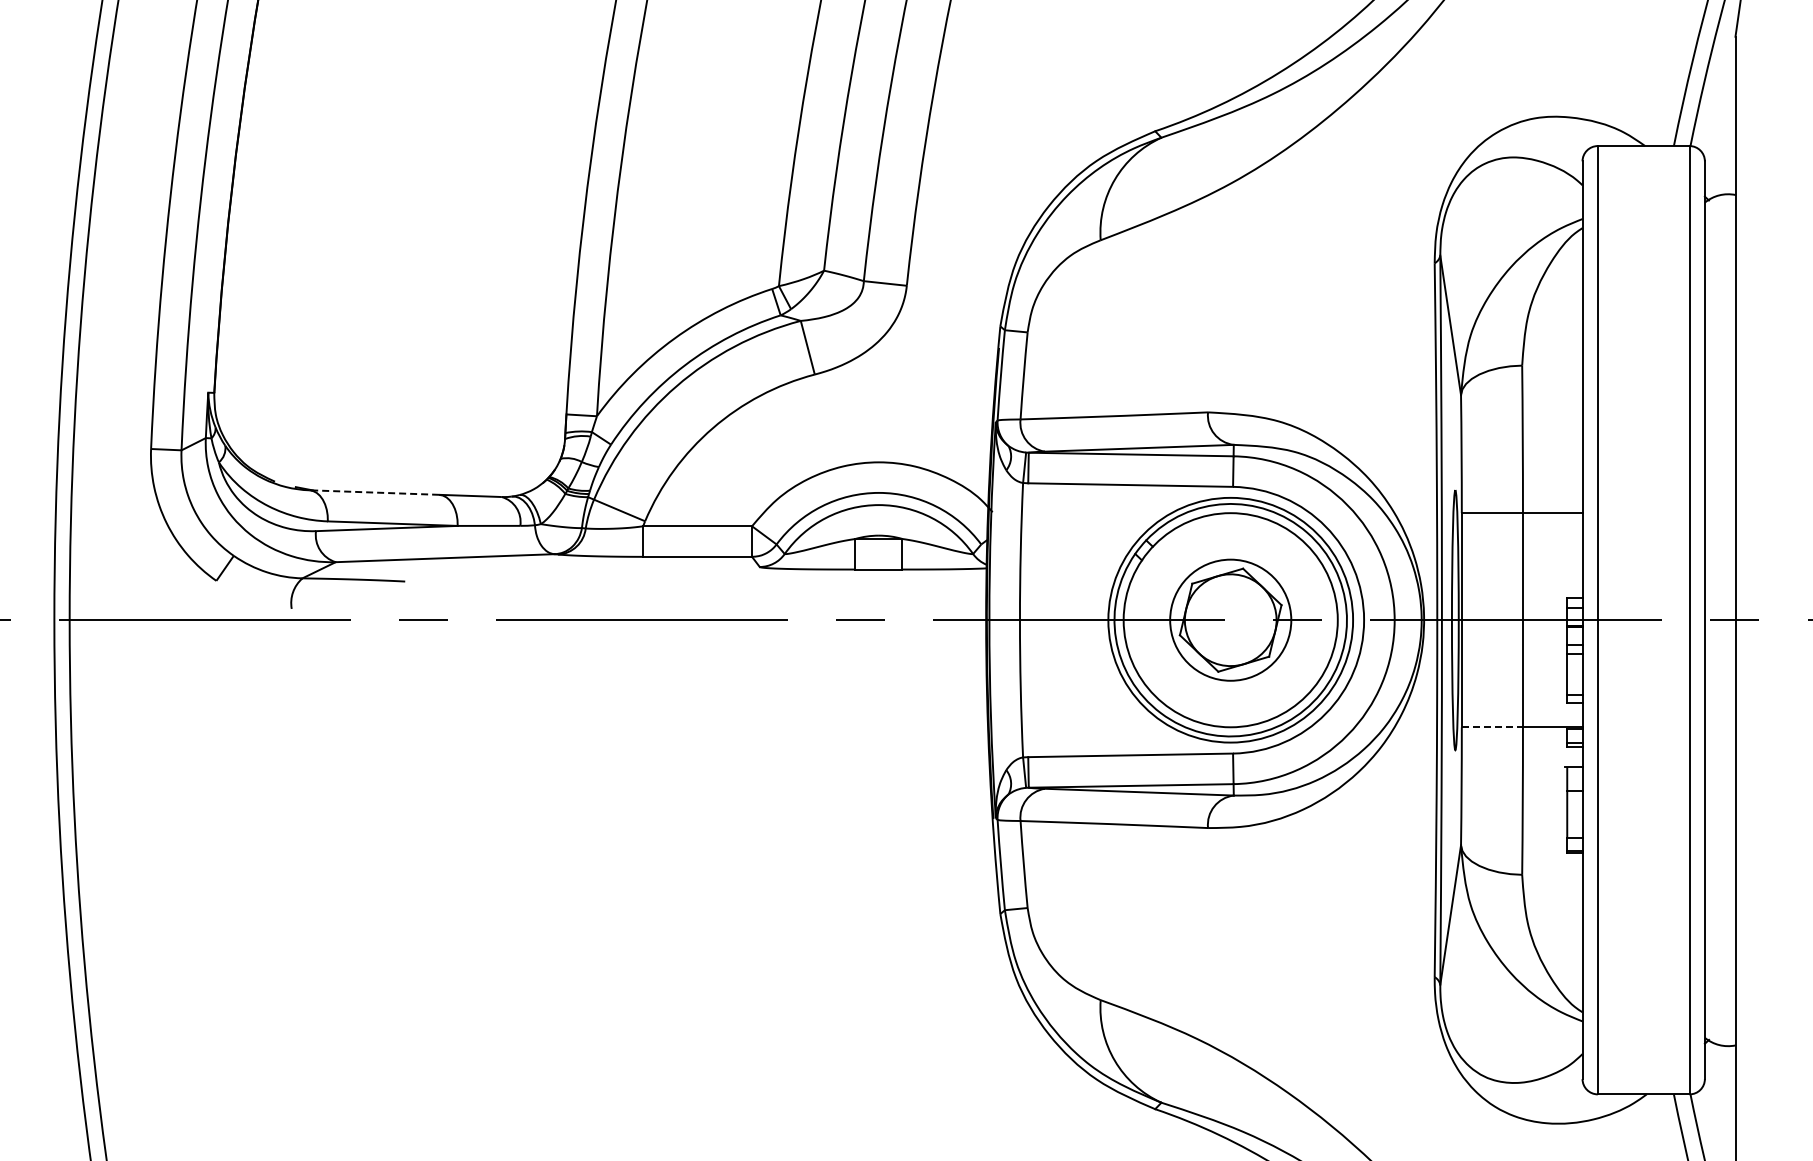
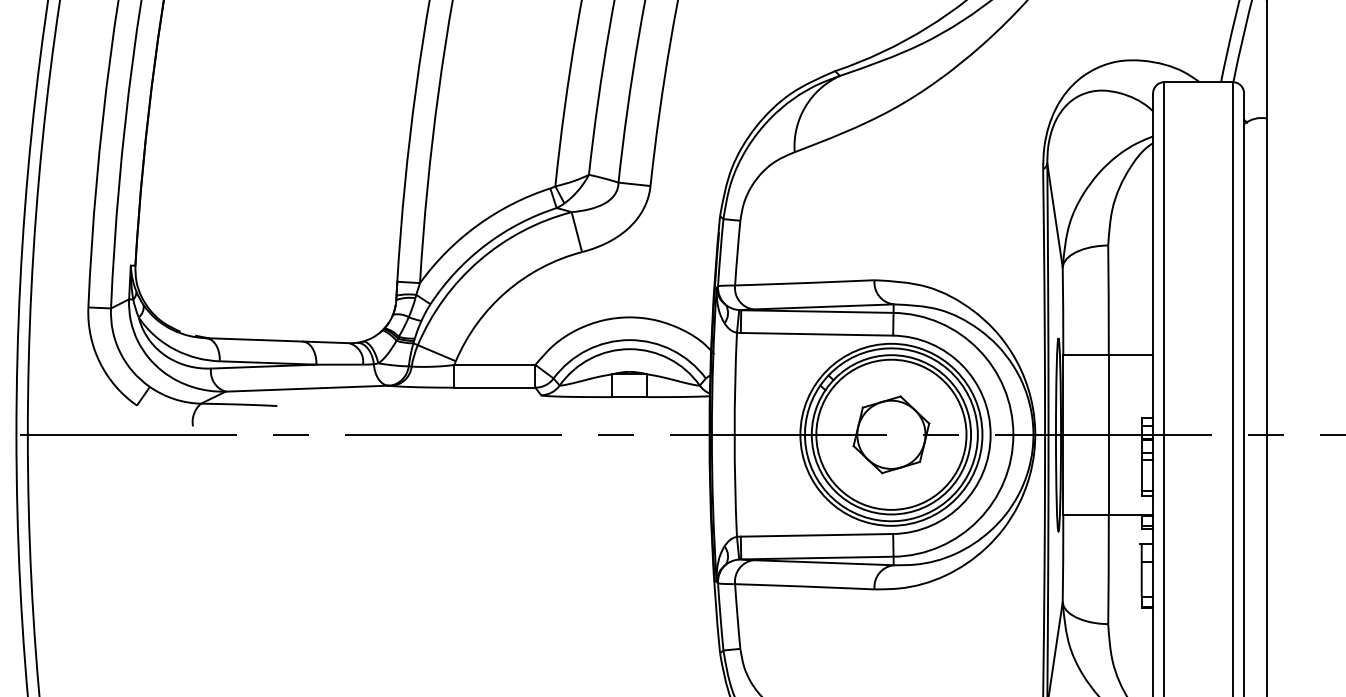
line: (374, 492) -> (254, 339), dashed -> solid
circle: (1230, 620) -> (891, 435), size x1.67
line: (1492, 727) -> (1086, 514), dashed -> solid

